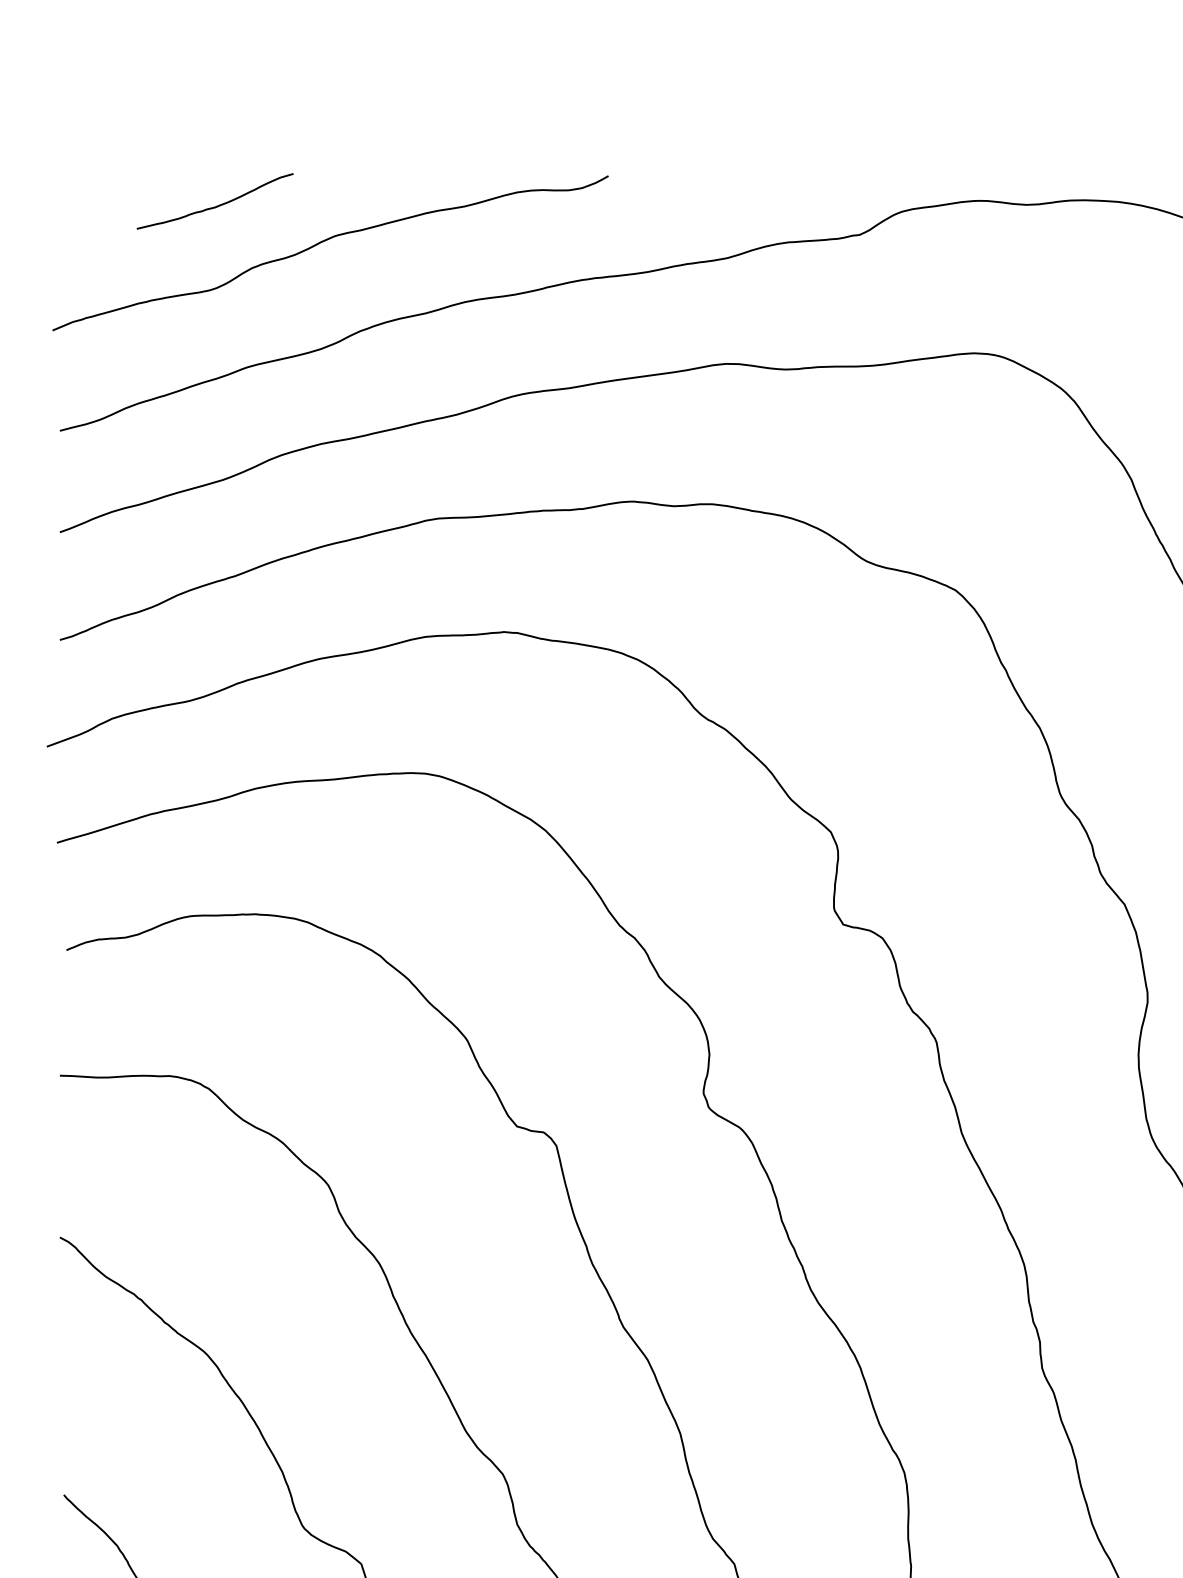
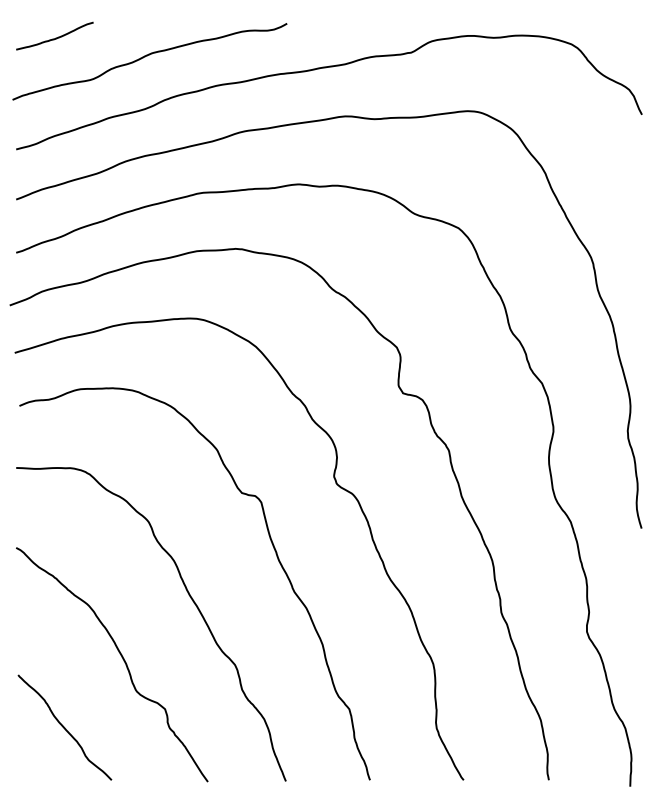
curve: (216, 204) -> (55, 37), moved

